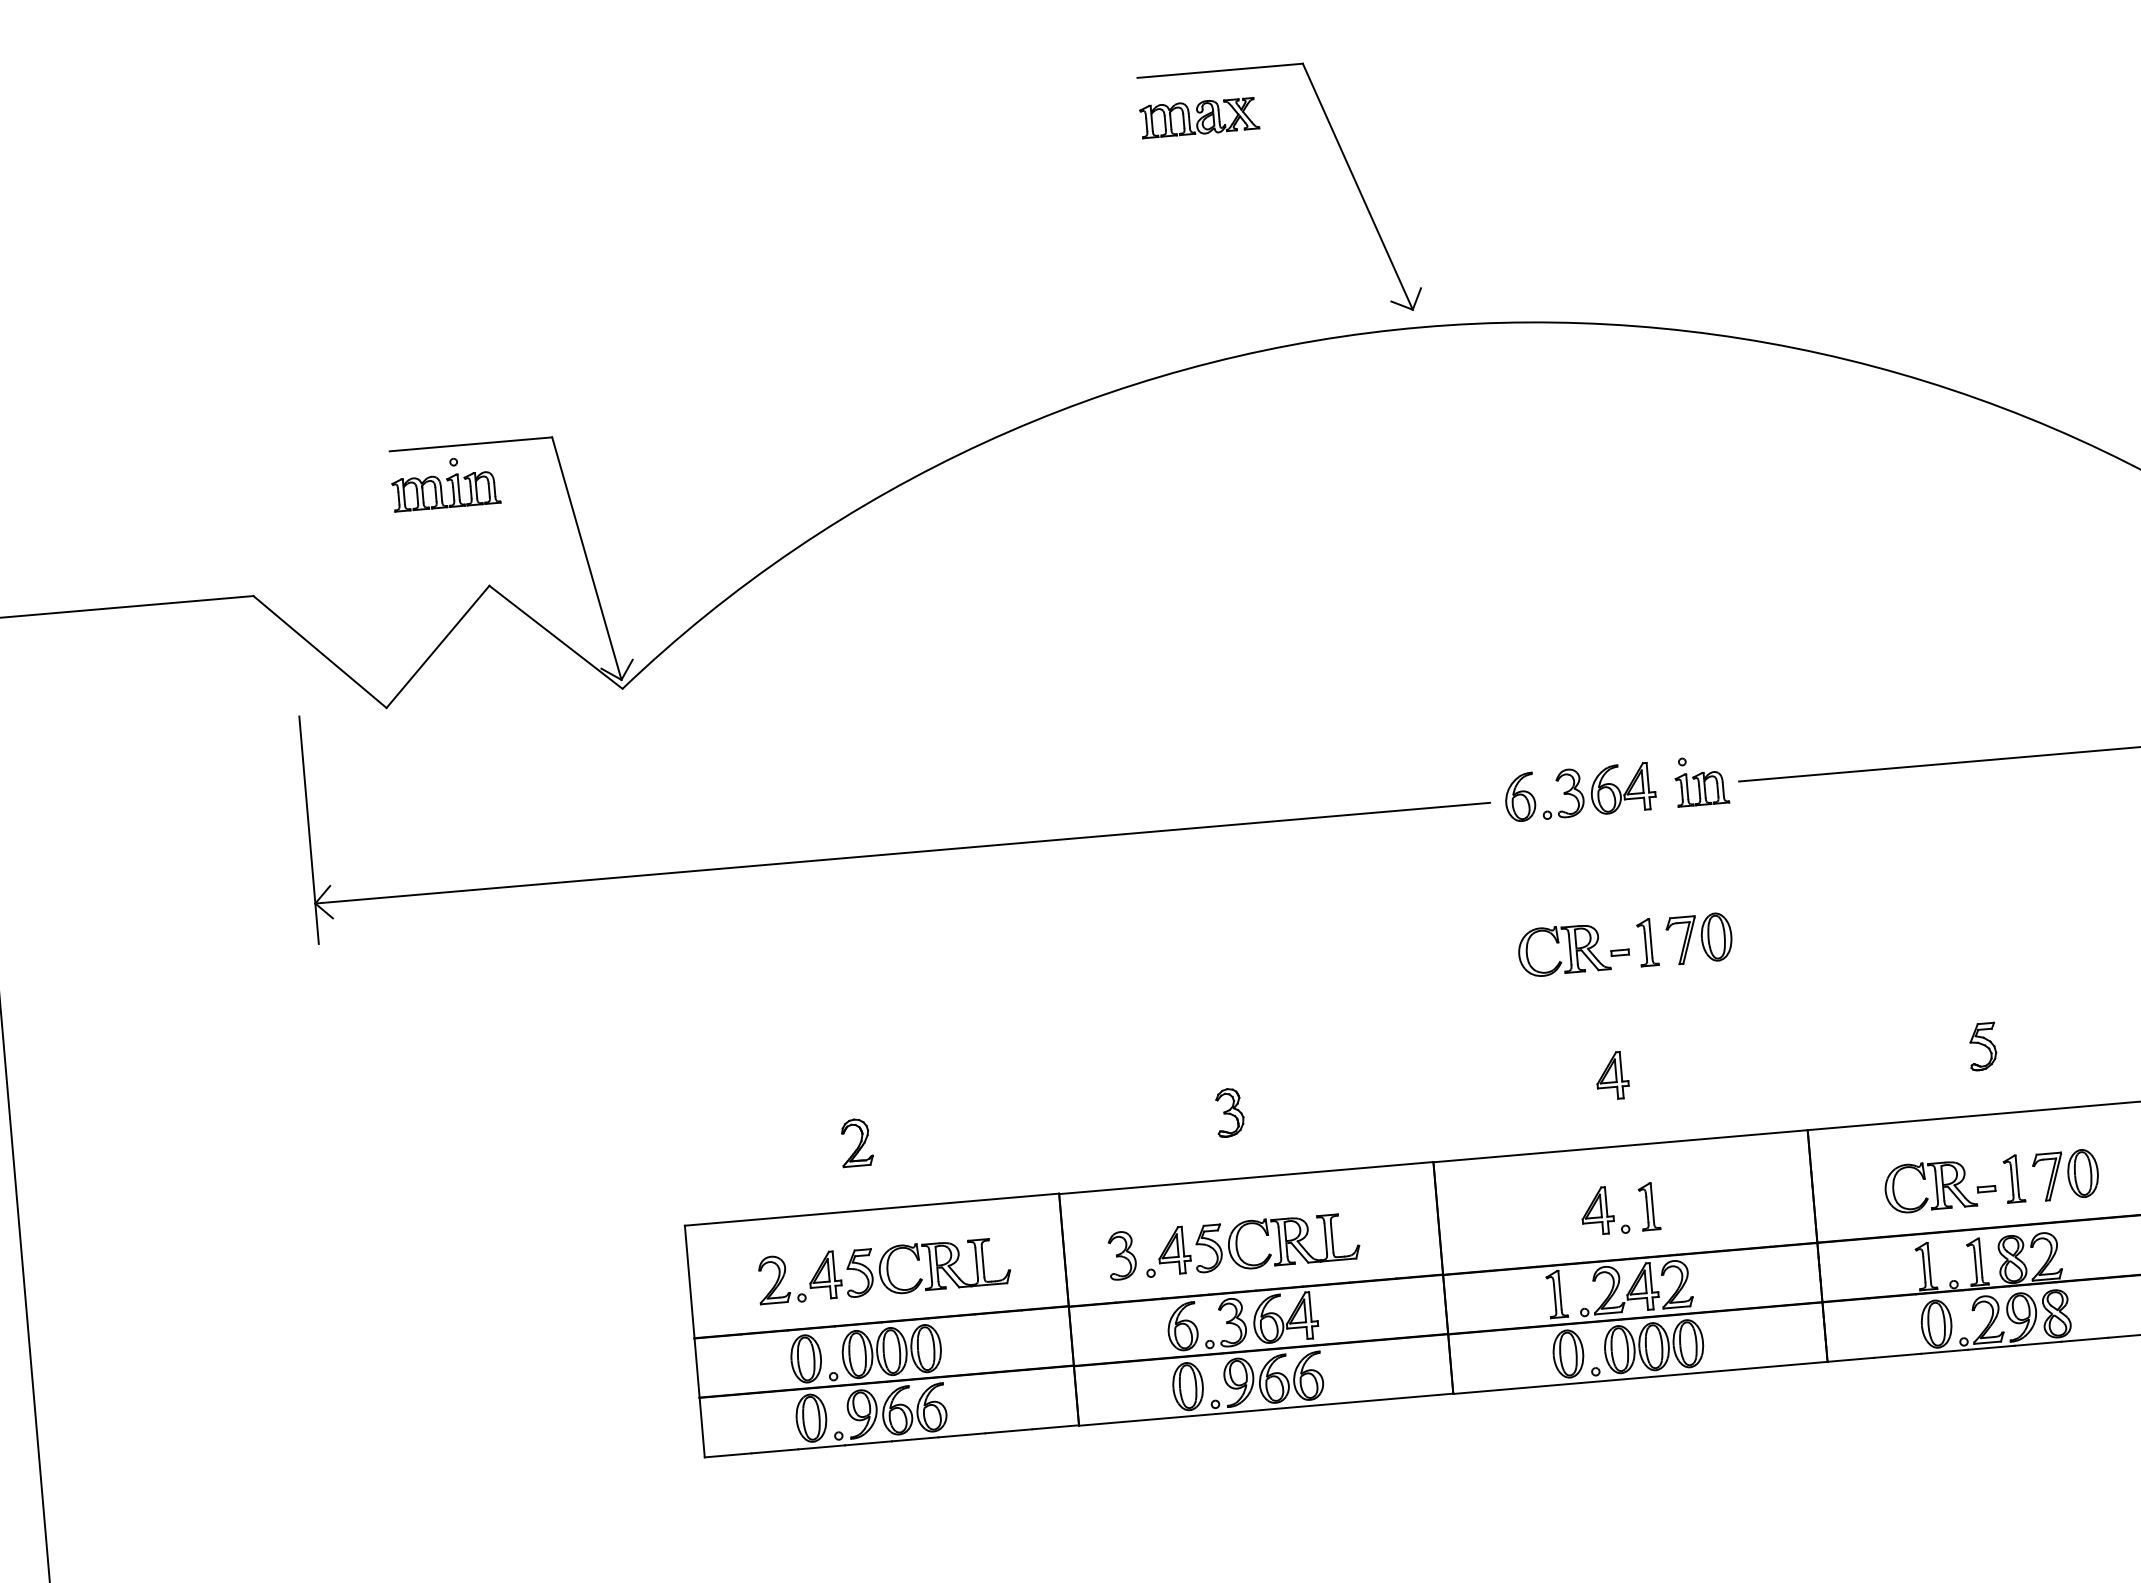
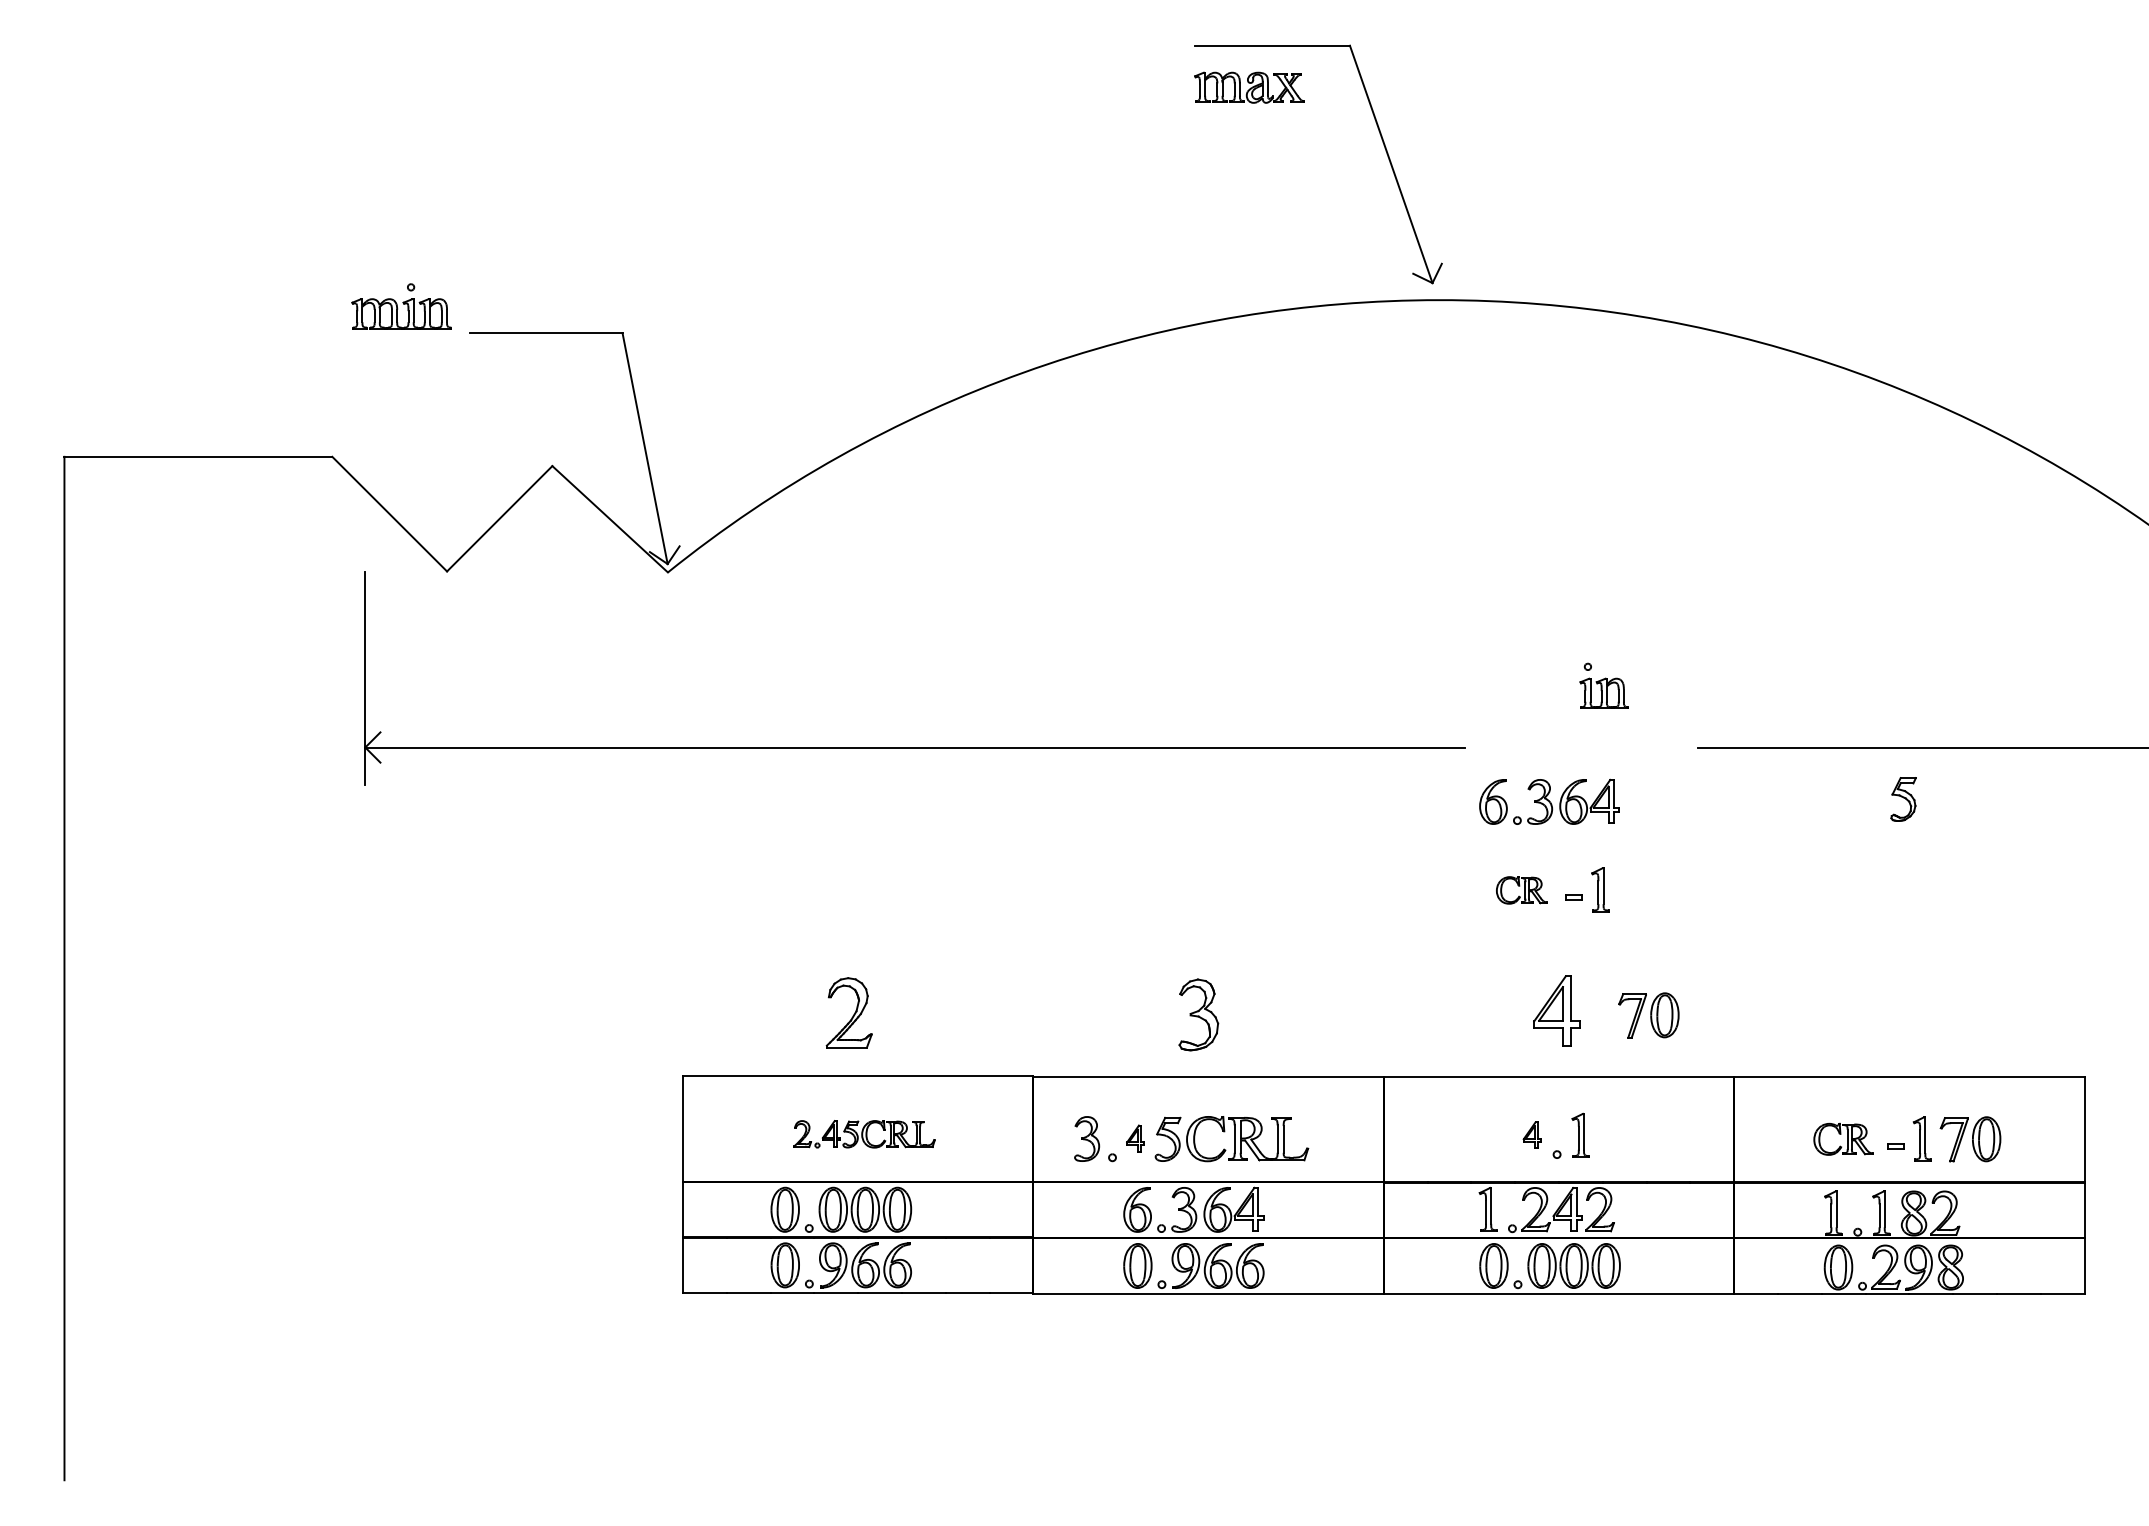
part: (445, 483) -> (401, 306), moved
part: (1700, 780) -> (1603, 685), moved
part: (1580, 791) -> (1549, 801), moved
part: (1699, 938) -> (1648, 1015), moved
part: (1563, 950) -> (1521, 890), size x0.6
part: (1982, 1046) -> (1903, 799), moved
part: (1611, 1075) -> (1556, 1010), size x1.6
part: (1229, 1112) -> (1198, 1014), size x1.6
part: (856, 1142) -> (849, 1012), size x1.6
part: (1930, 1186) -> (1843, 1139), size x0.7
part: (1597, 1210) -> (1532, 1134), size x0.6
part: (1173, 1250) -> (1135, 1138), size x0.6
part: (884, 1271) -> (864, 1134), size x0.6

